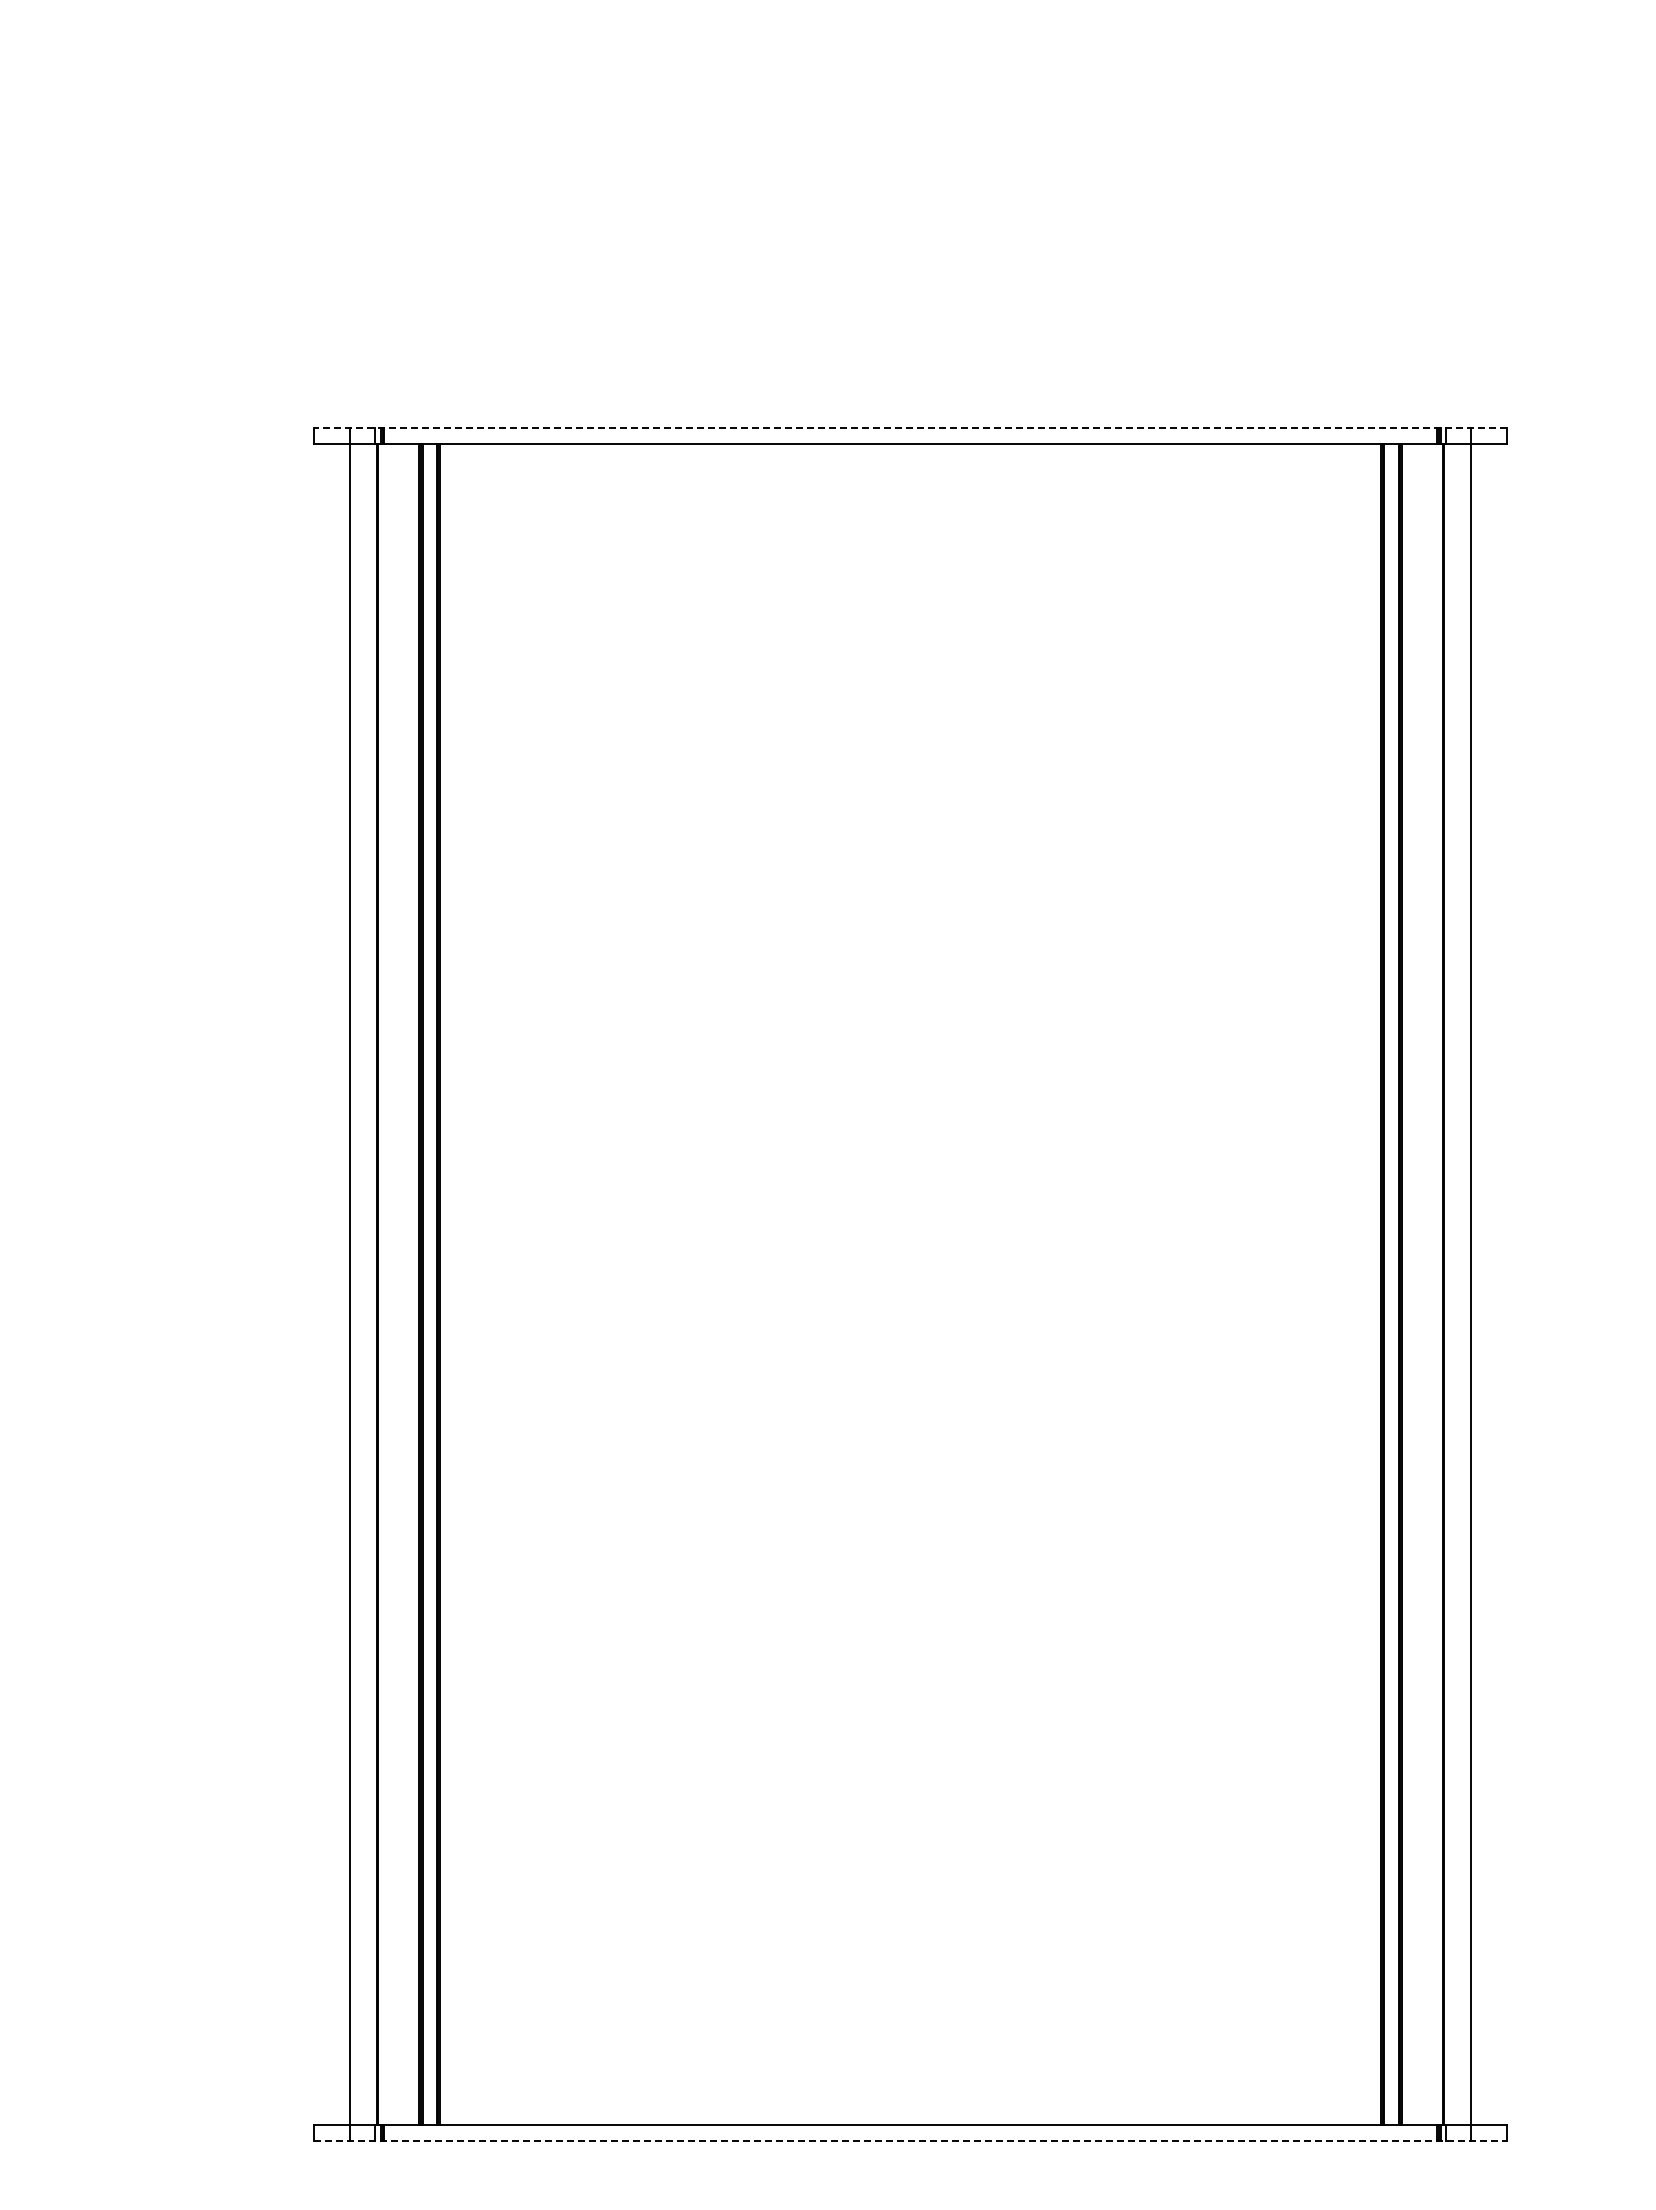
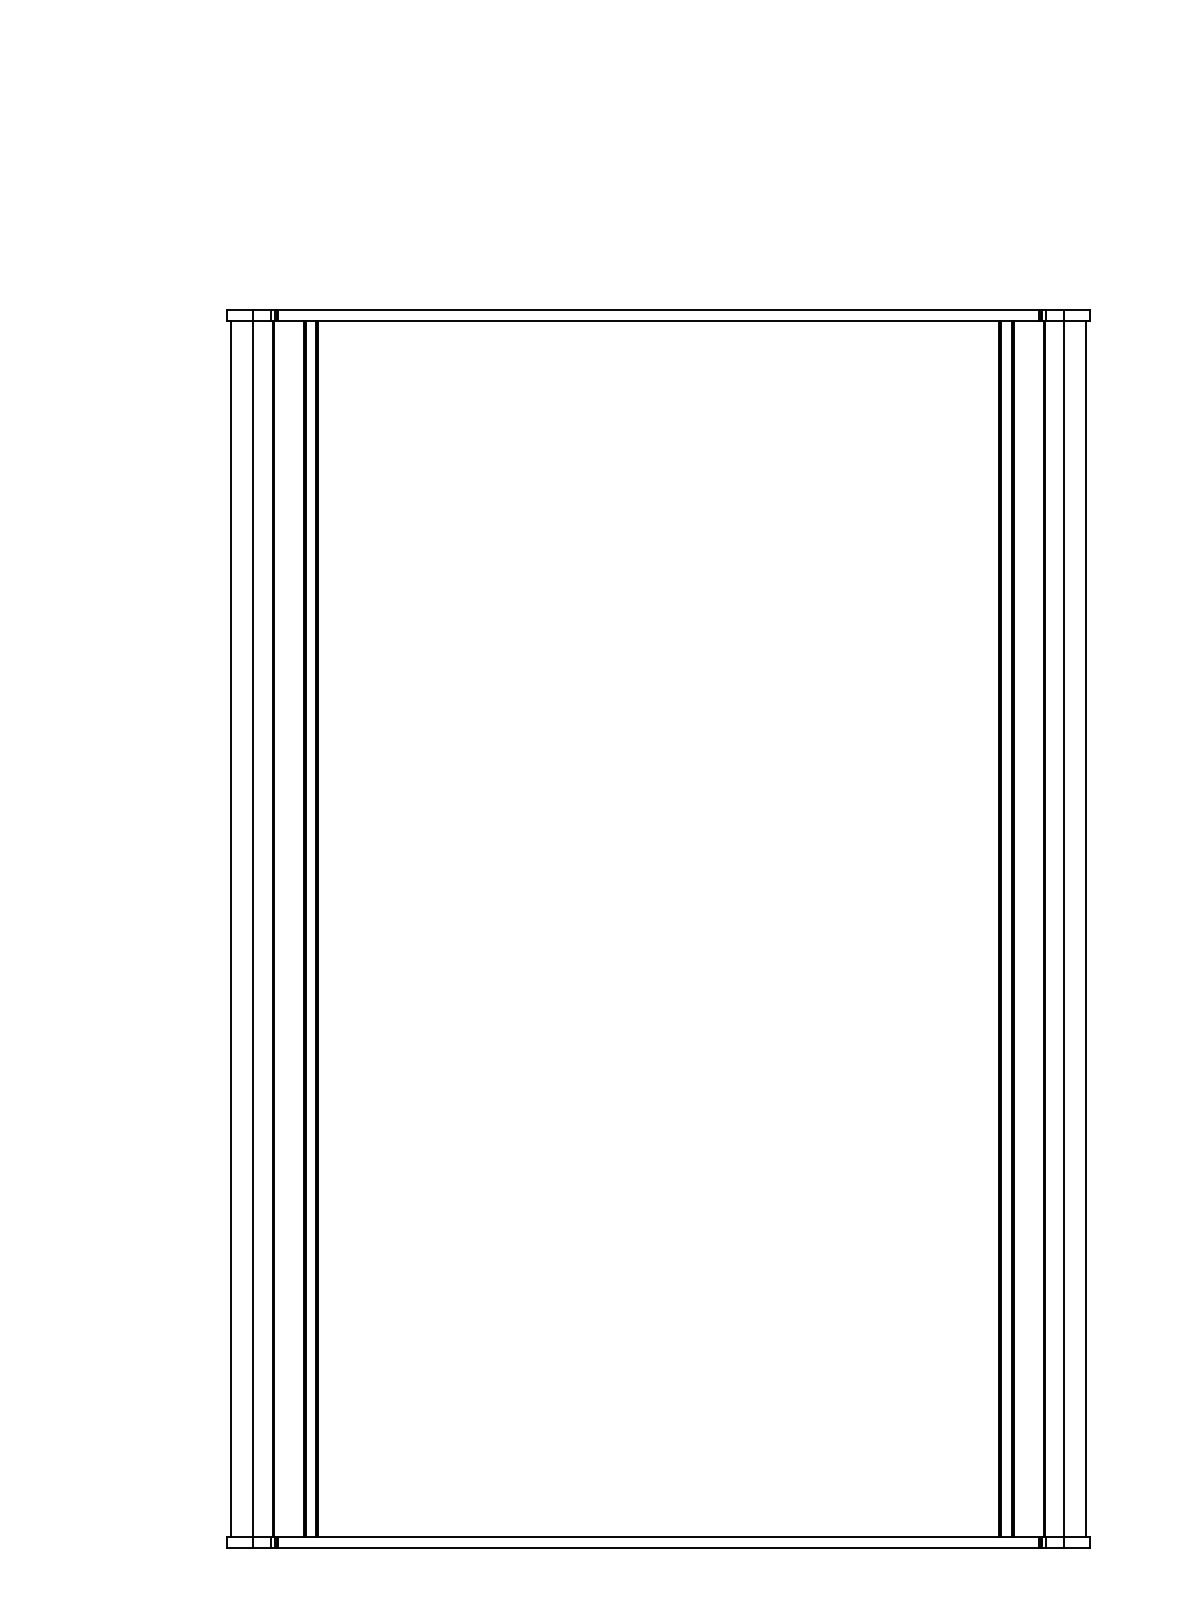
line: (910, 428) -> (658, 309), dashed -> solid
line: (319, 1284) -> (231, 928), added
line: (1502, 1284) -> (1086, 928), added
line: (910, 2140) -> (658, 1547), dashed -> solid

